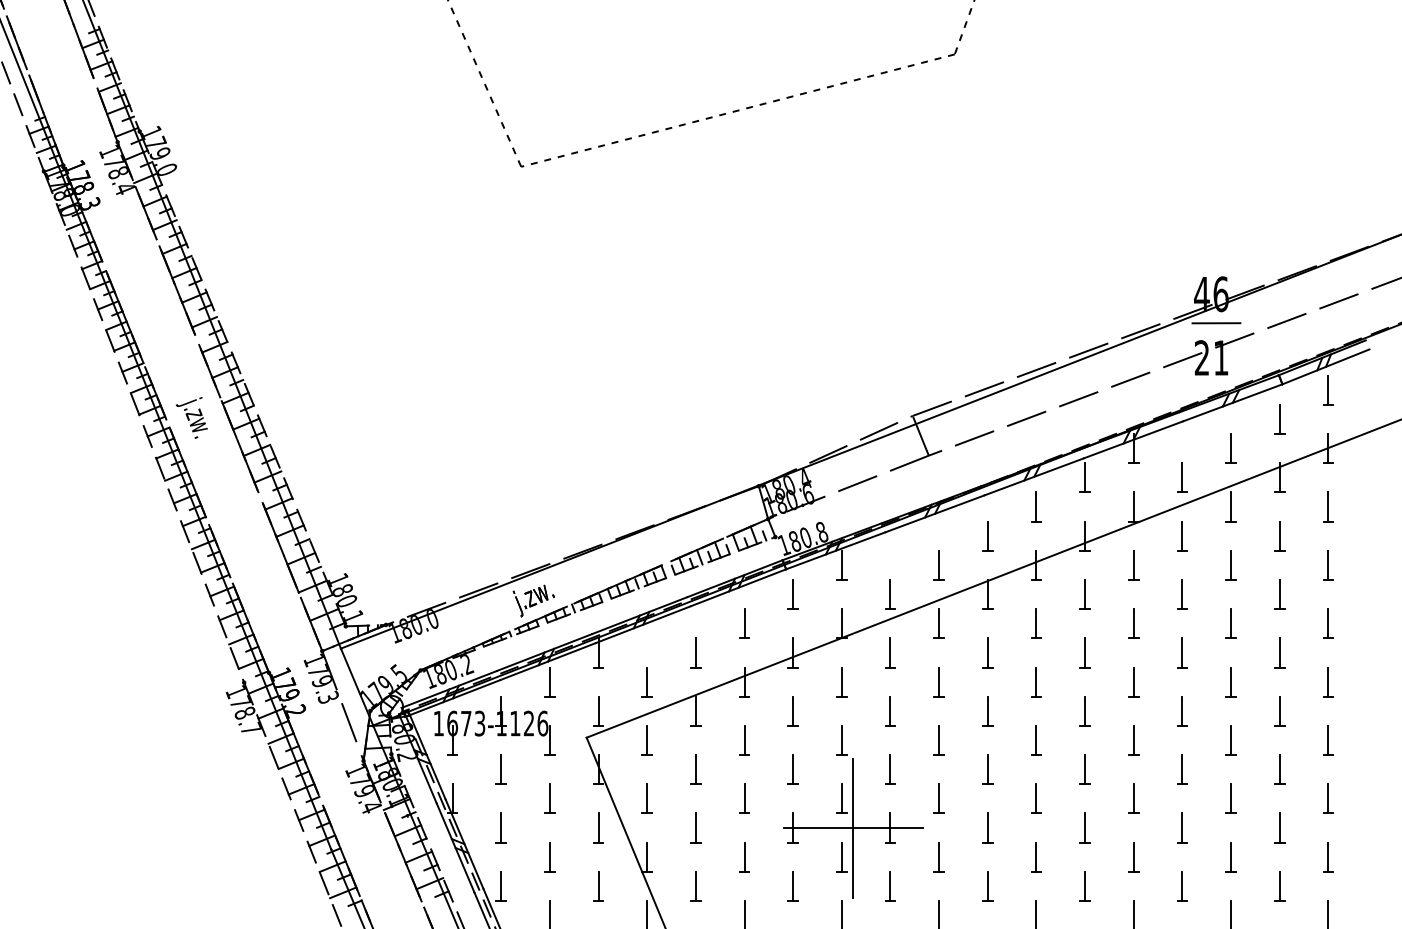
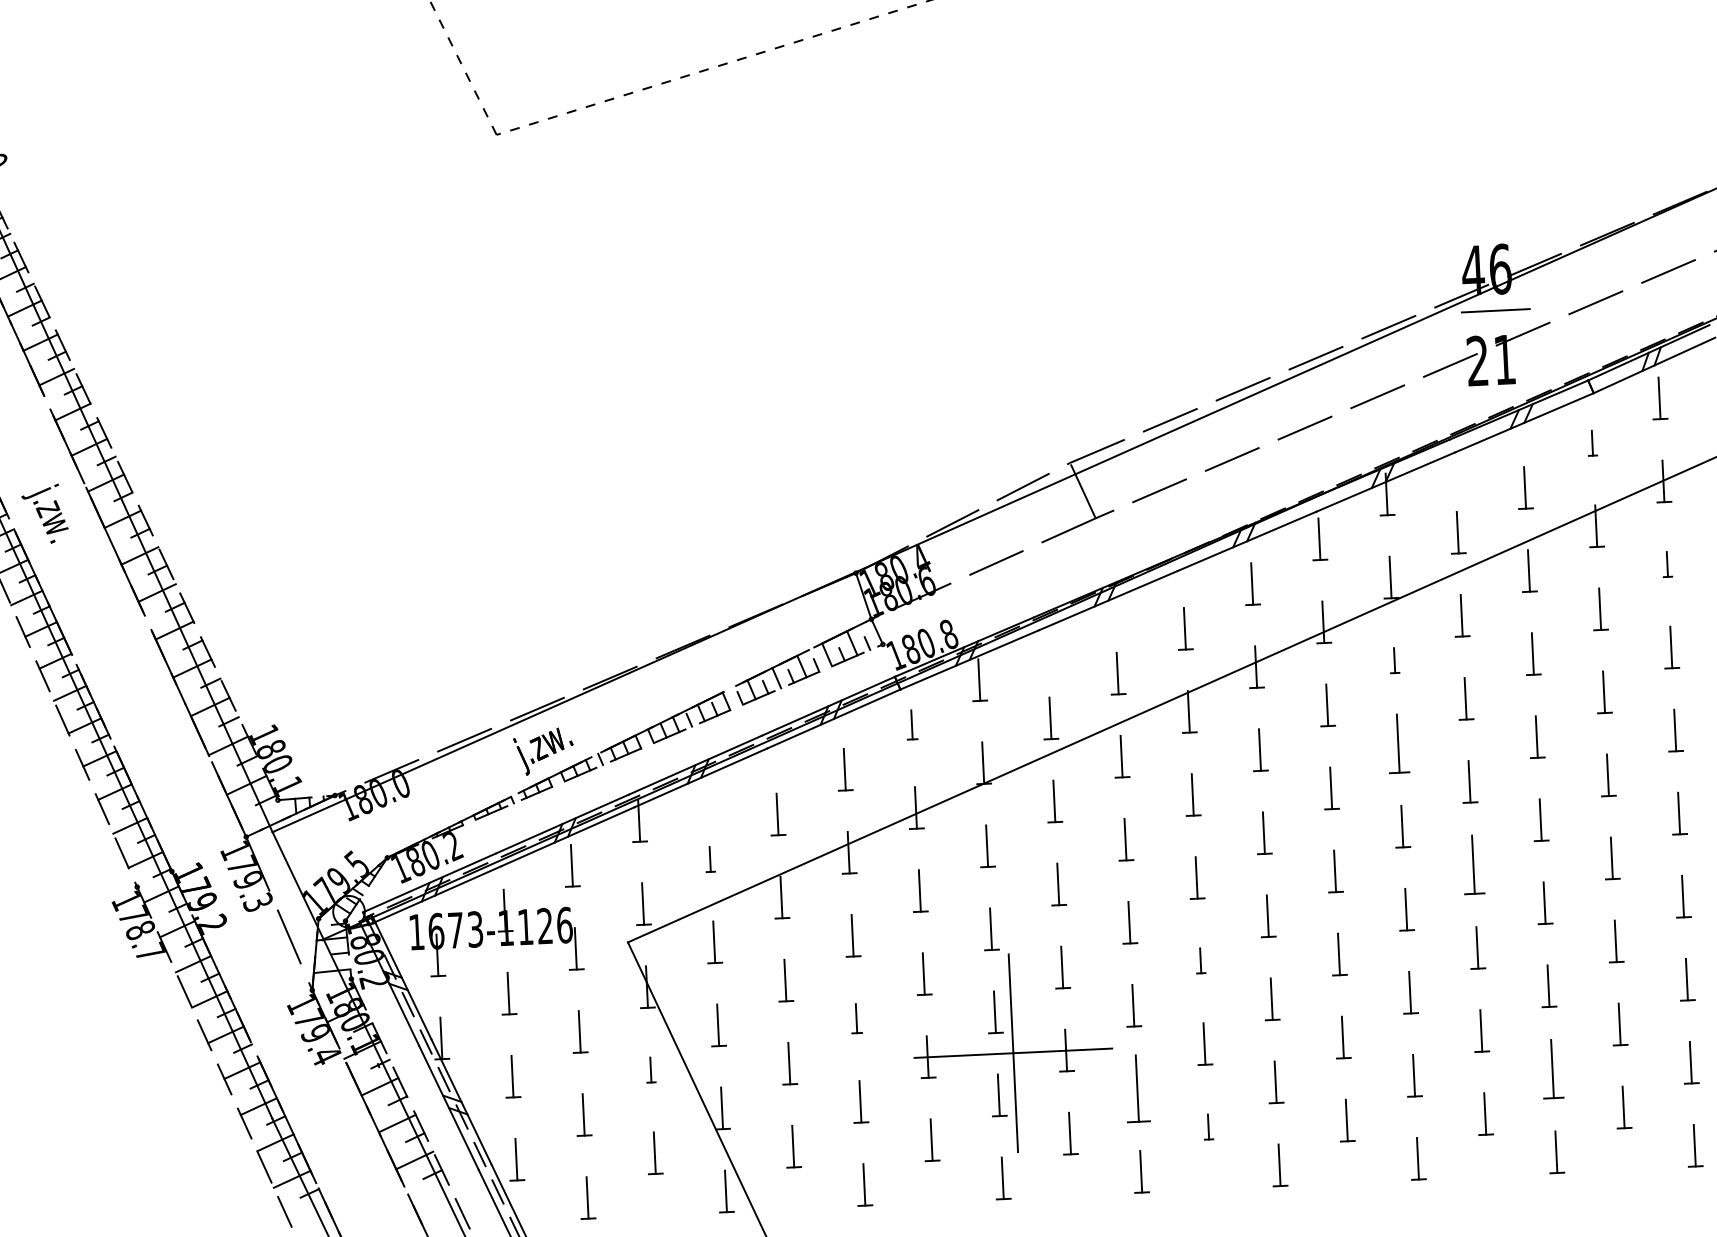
part: (1279, 419) -> (1591, 443), size x0.6
part: (1328, 506) -> (1667, 563), size x0.6
part: (1133, 565) -> (1394, 660), size x0.6
part: (792, 594) -> (911, 724), size x0.7
part: (1133, 623) -> (1397, 743), size x1.4
part: (646, 682) -> (709, 859), size x0.6
part: (1182, 711) -> (1473, 865), size x1.4
part: (987, 769) -> (1200, 960), size x0.6
part: (744, 798) -> (856, 1018), size x0.7
part: (598, 827) -> (650, 1069), size x0.6
part: (938, 857) -> (1136, 1089), size x1.6
part: (1230, 857) -> (1551, 1069), size x1.4
part: (987, 886) -> (1208, 1127), size x0.6

